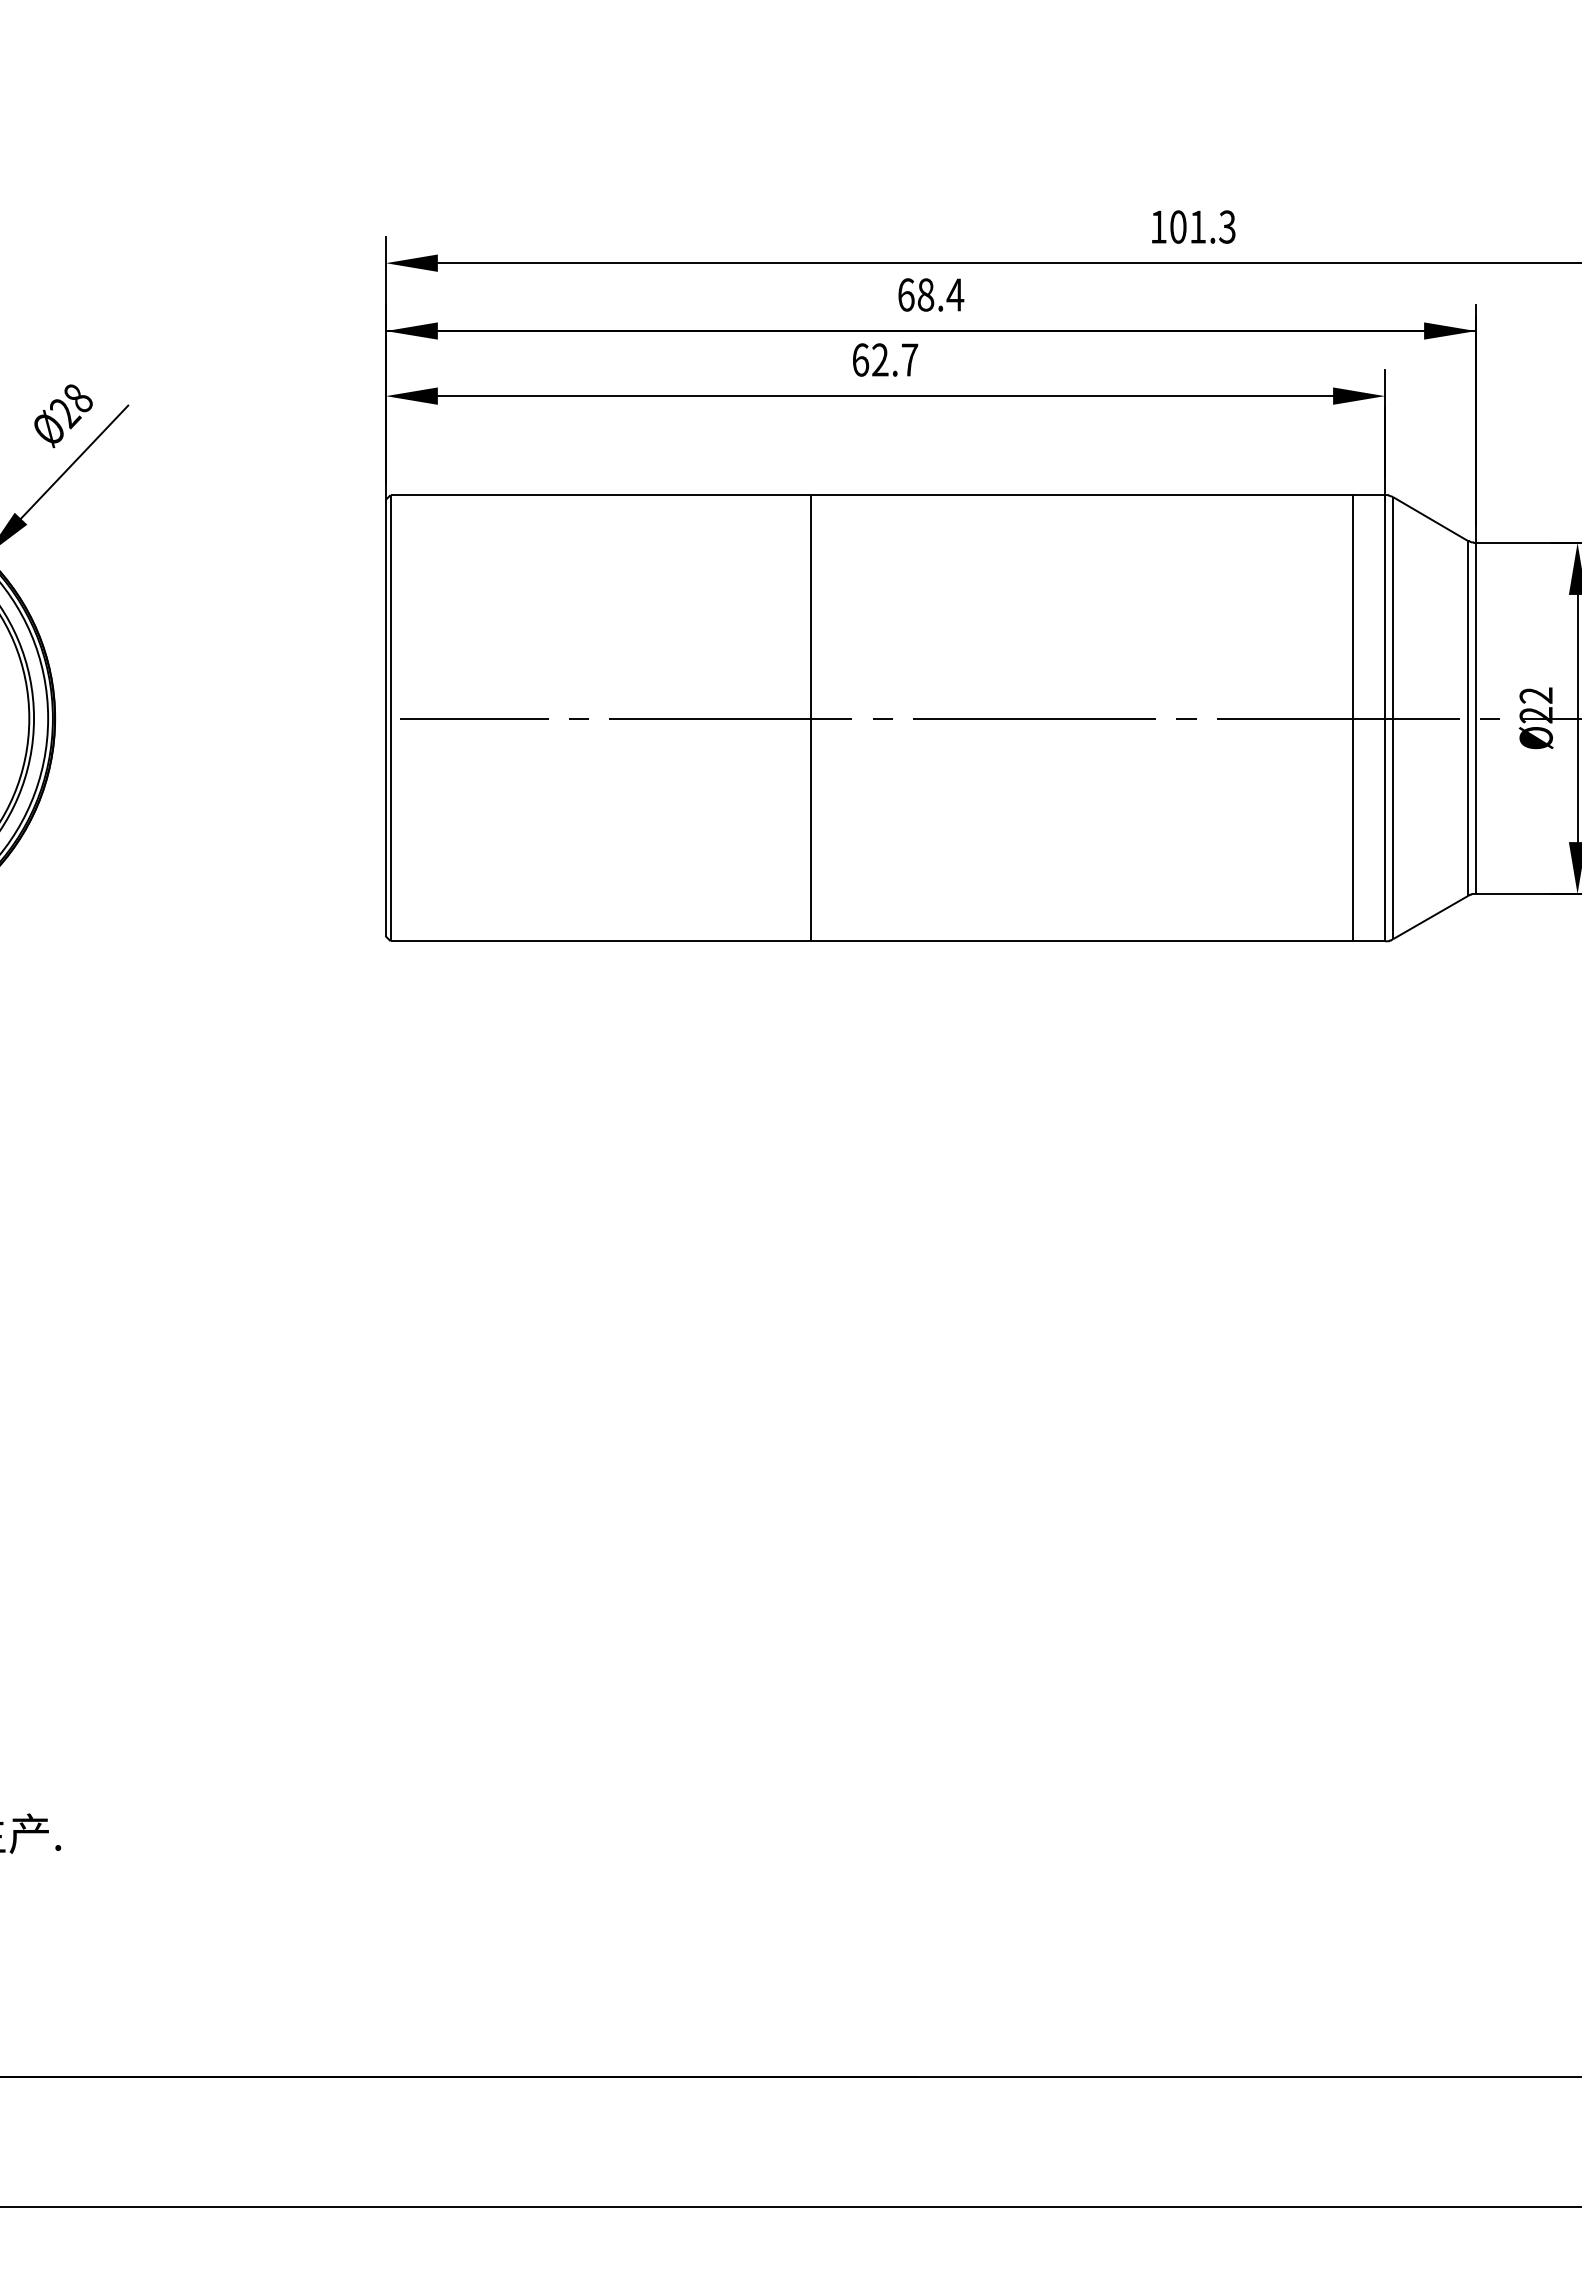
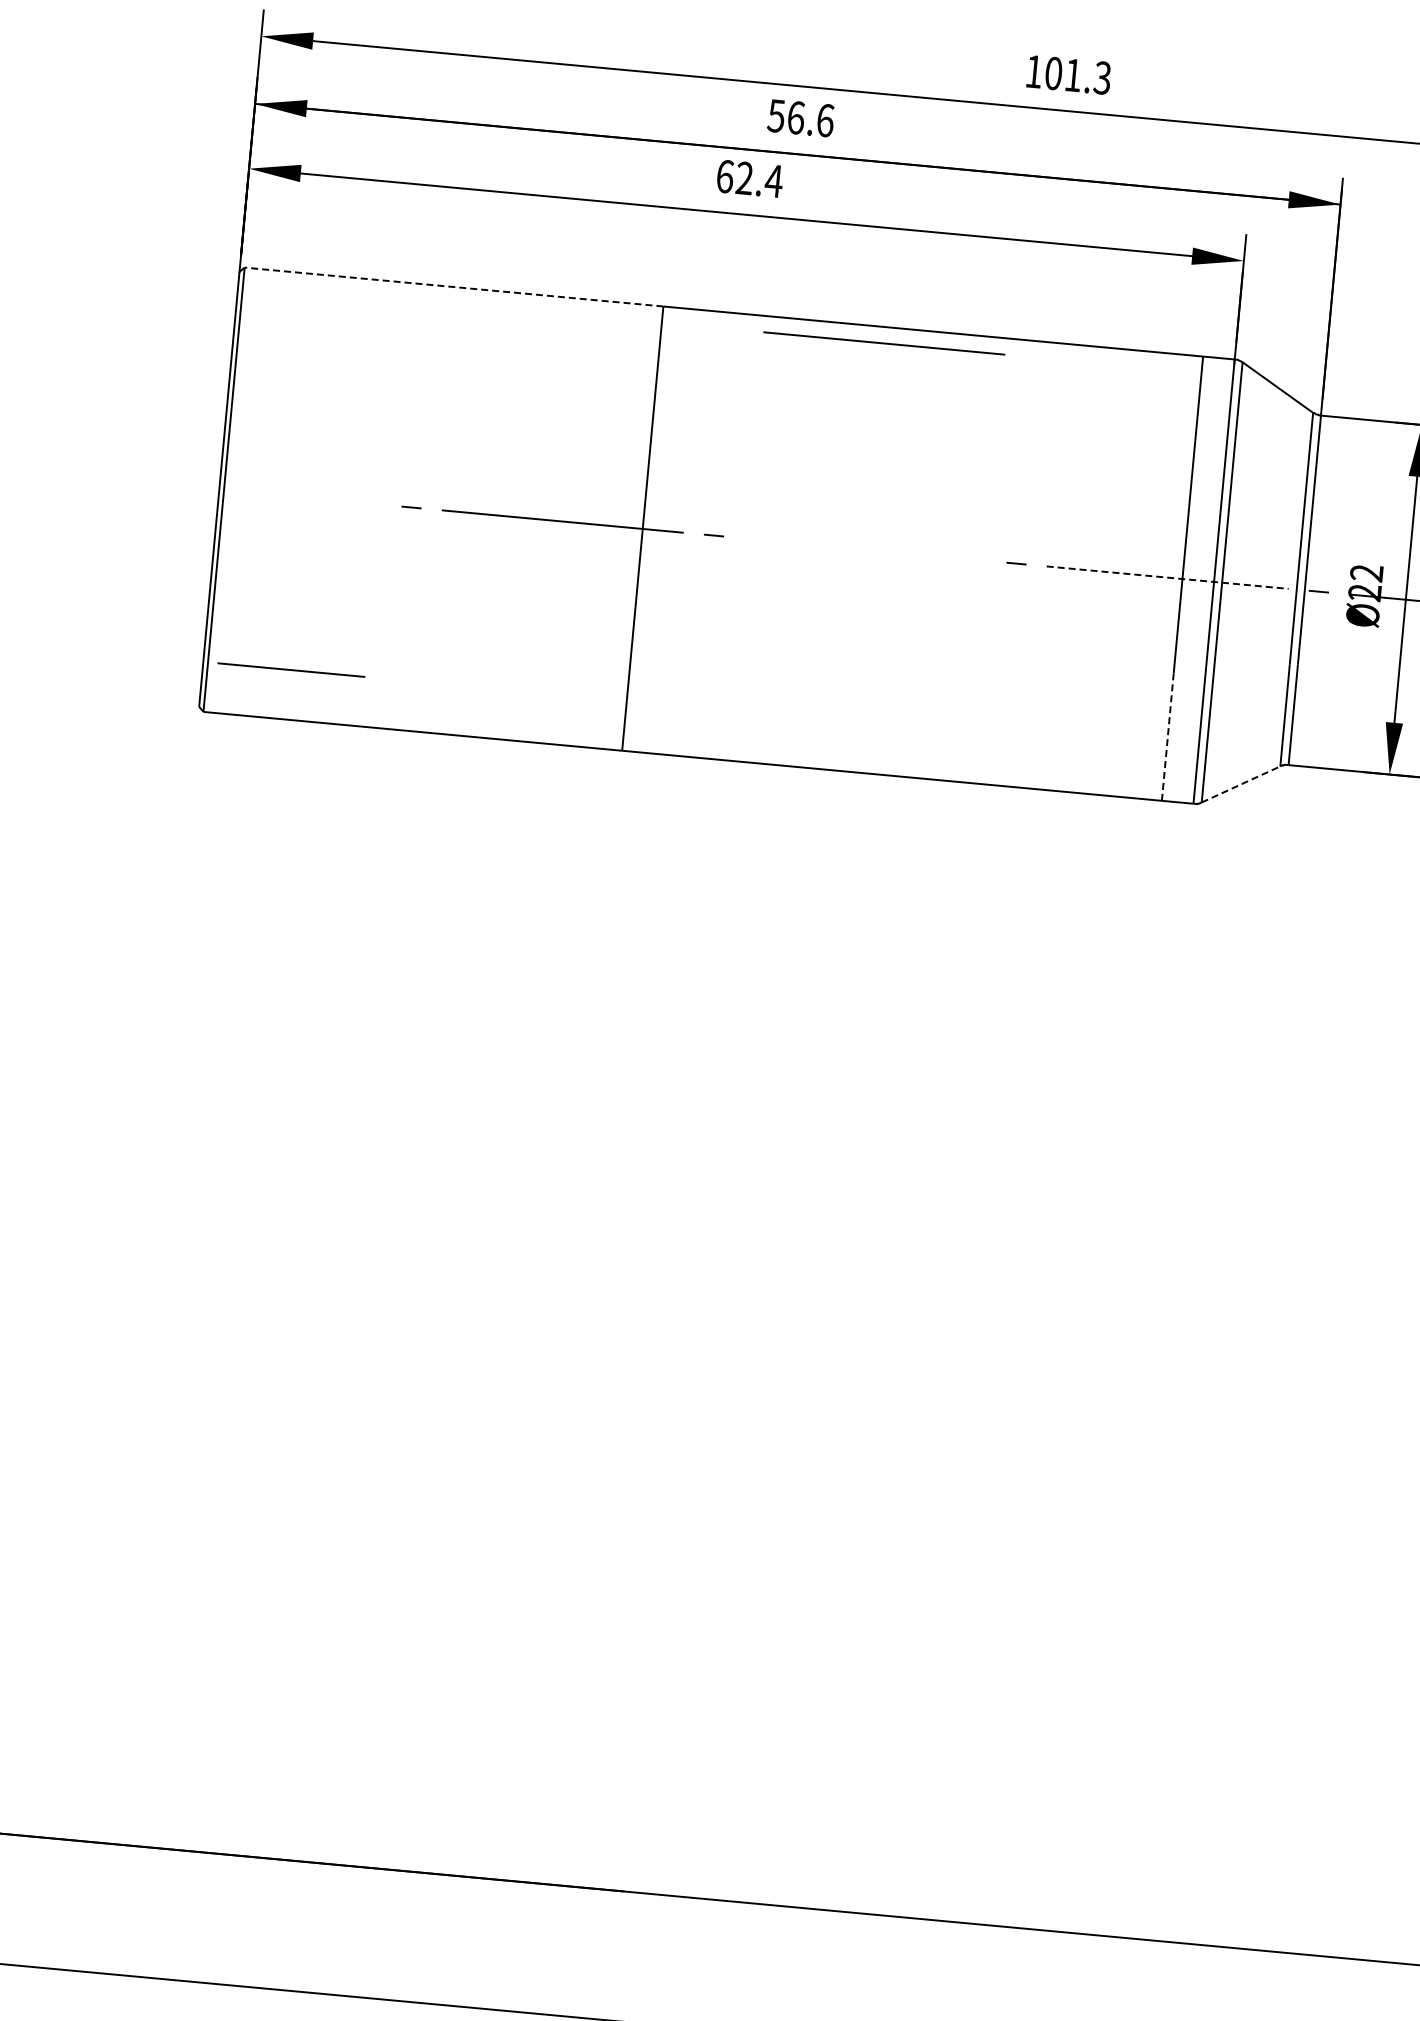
text: (930, 294) -> (800, 117), 68.4 -> 56.6
text: (909, 359) -> (773, 180), 62.7 -> 62.4
line: (600, 495) -> (453, 287), solid -> dashed
line: (474, 718) -> (291, 670), moved
line: (1034, 718) -> (884, 343), moved
line: (1338, 718) -> (1167, 577), solid -> dashed
line: (1353, 876) -> (1168, 736), solid -> dashed
line: (1430, 917) -> (1241, 784), solid -> dashed

